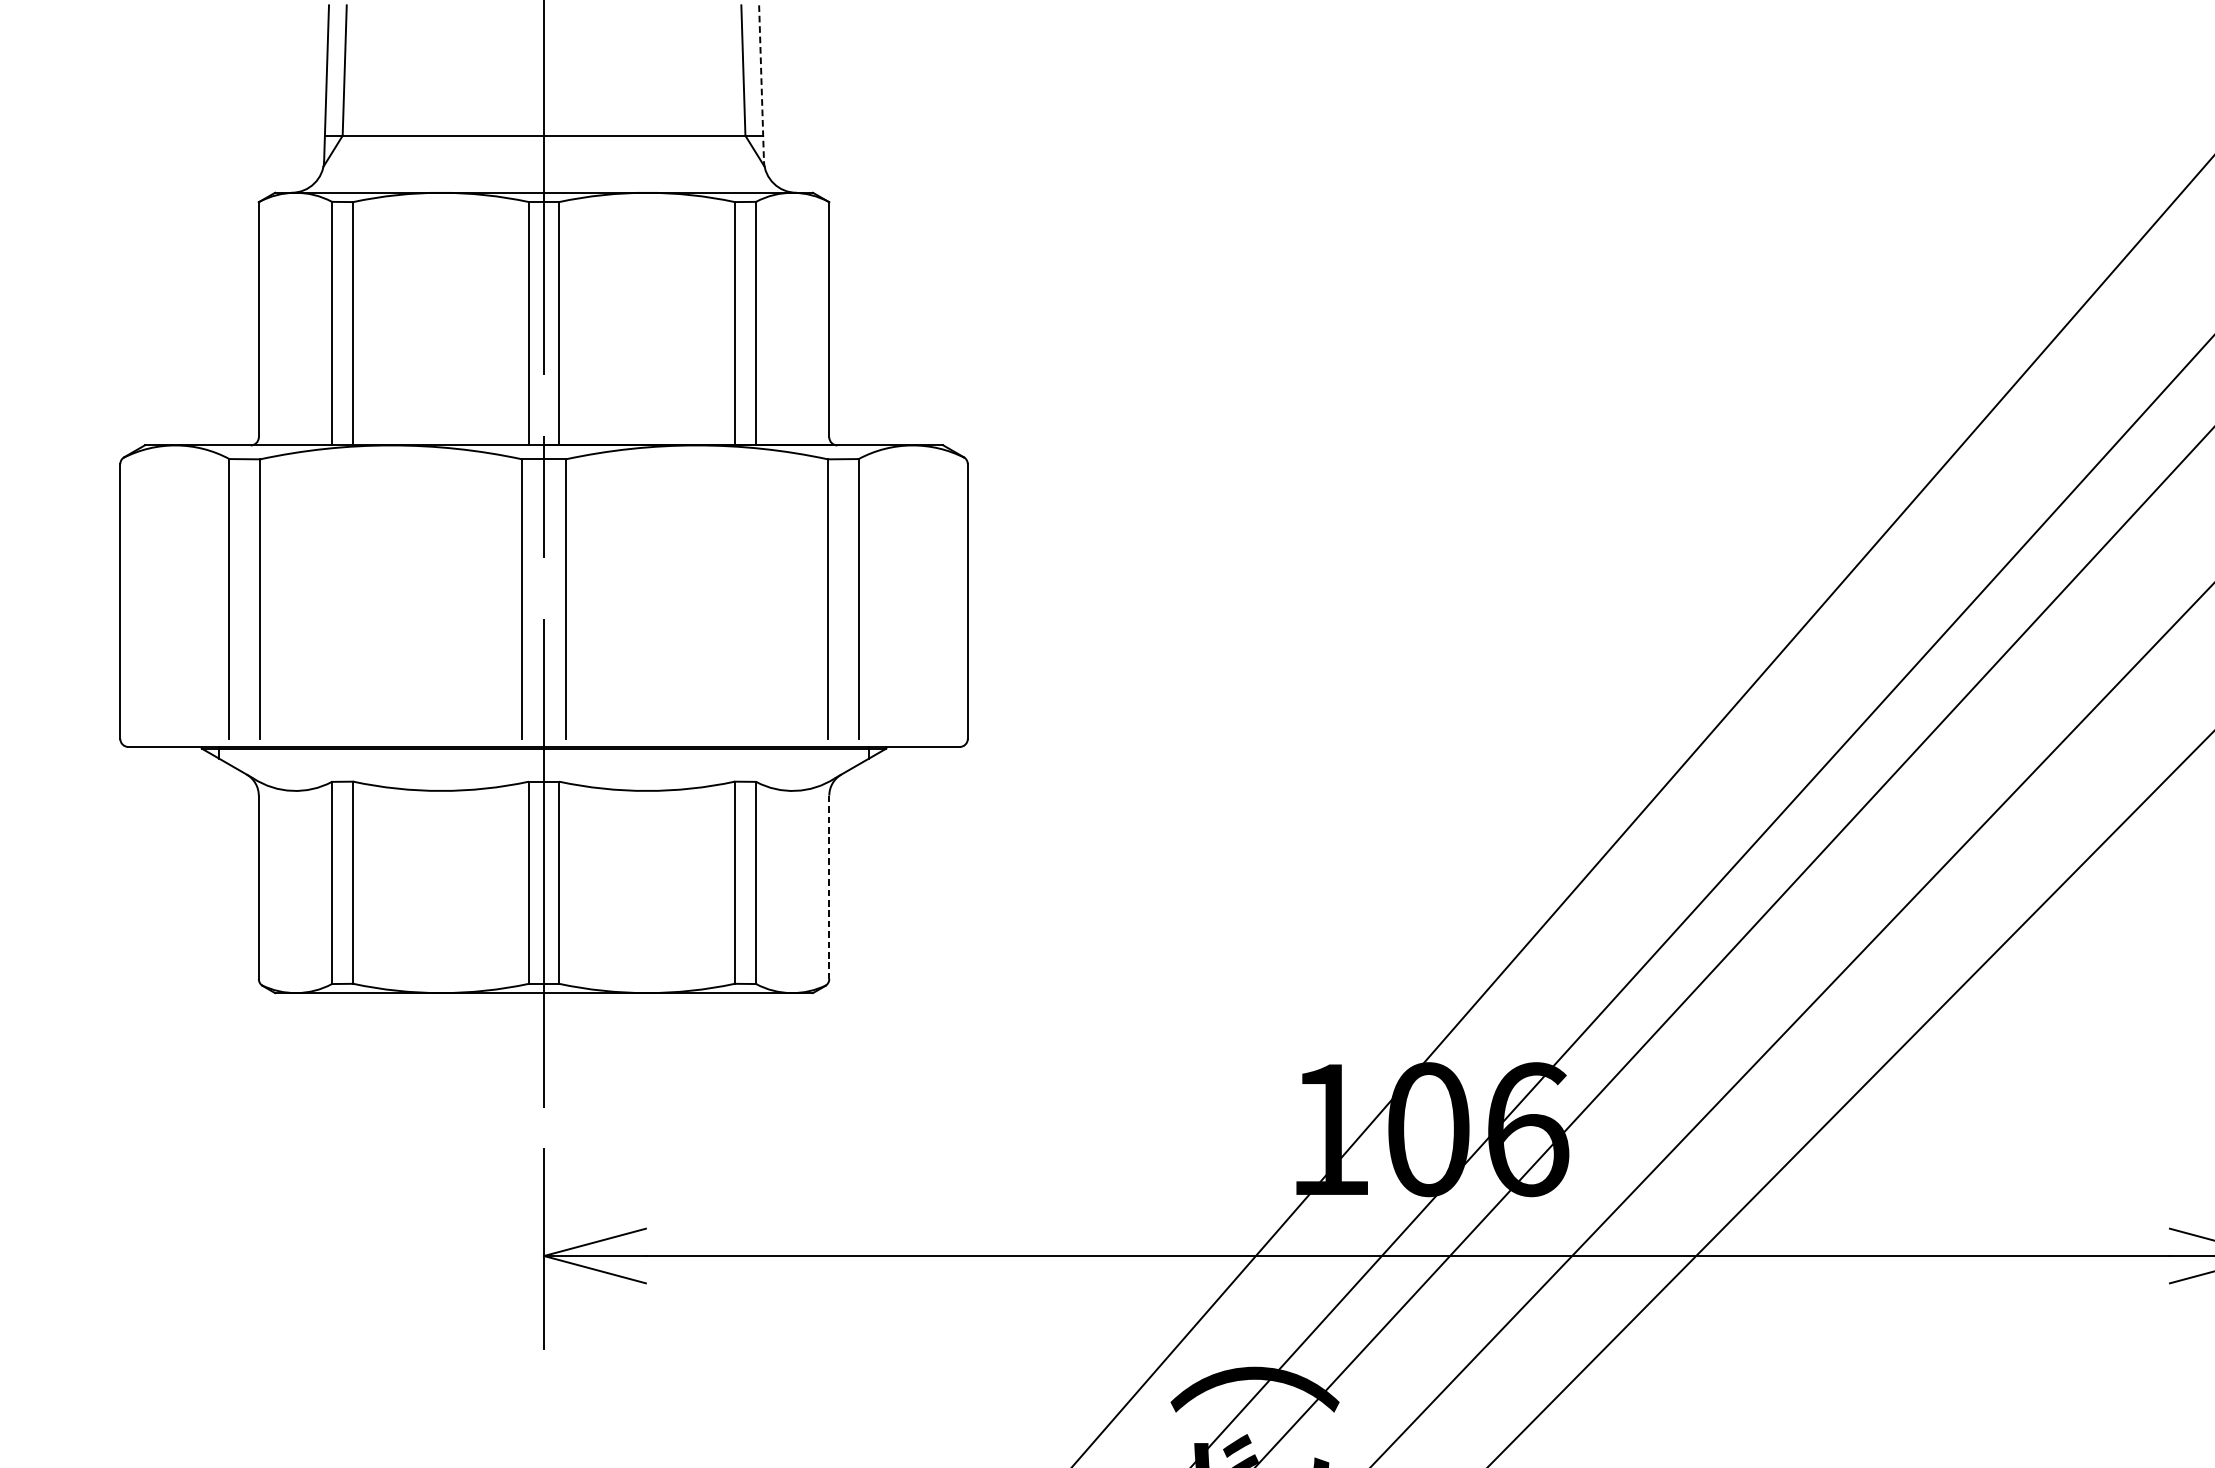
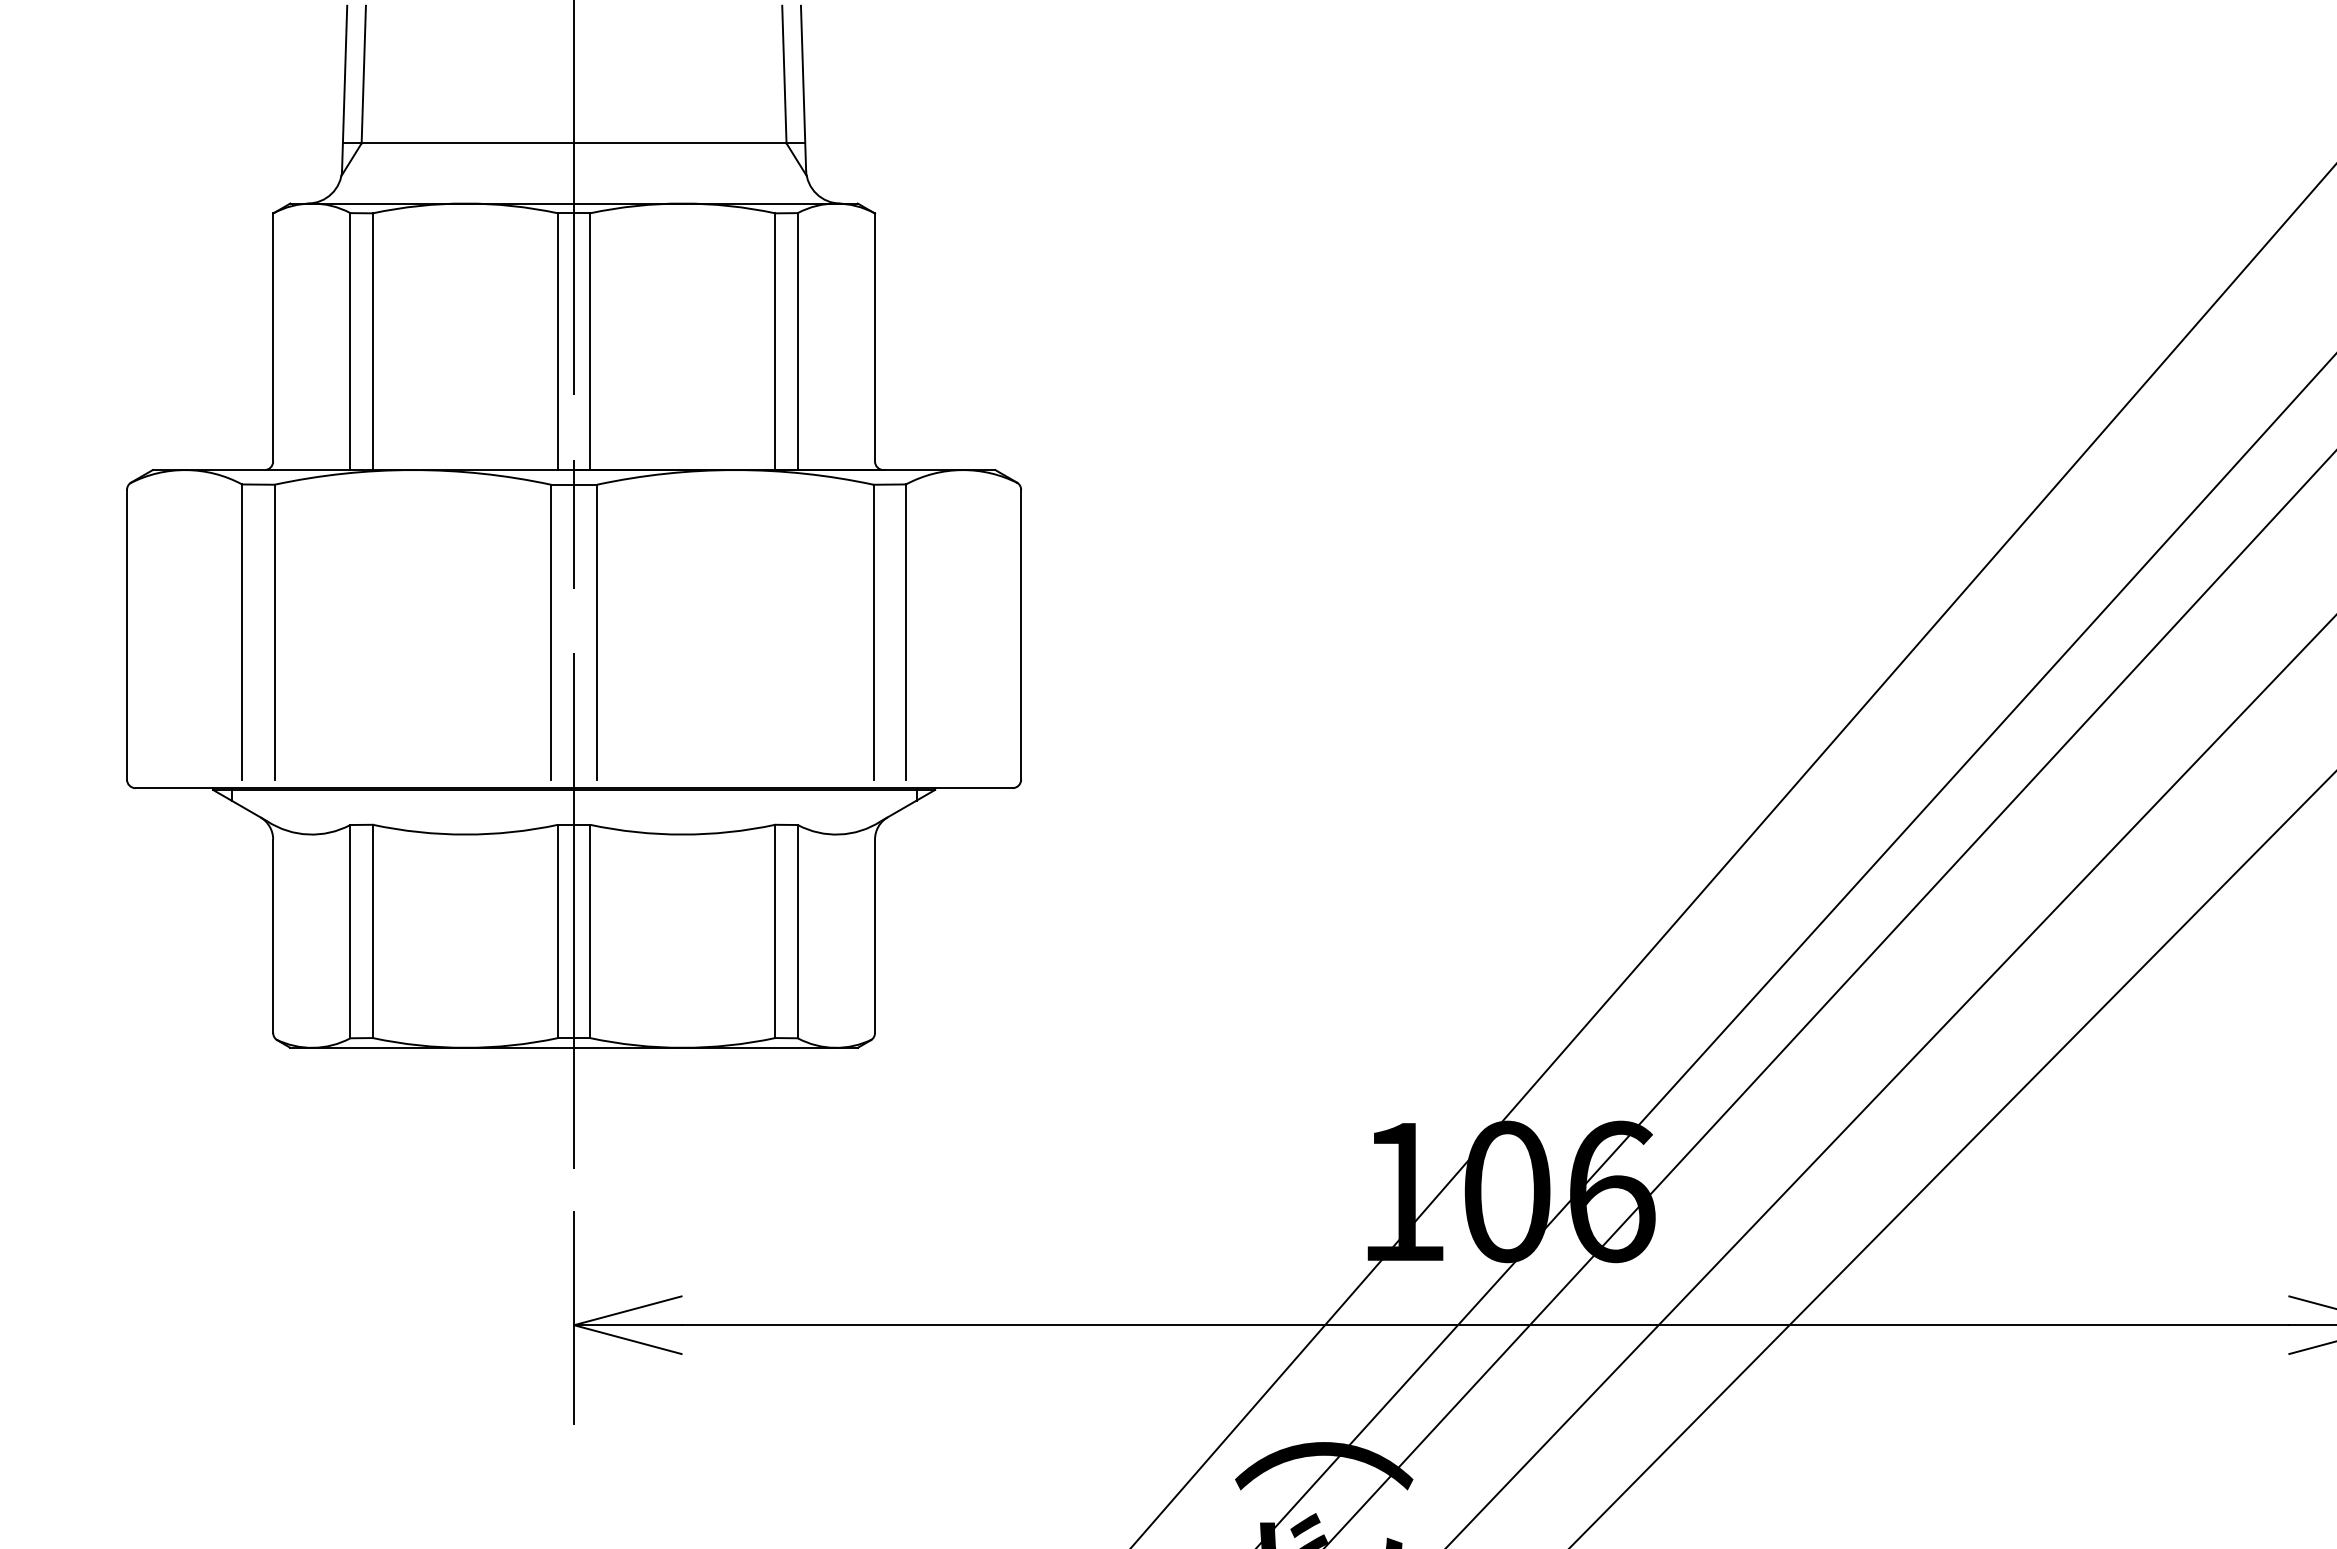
line: (761, 83) -> (803, 88), dashed -> solid
line: (829, 887) -> (875, 936), dashed -> solid

